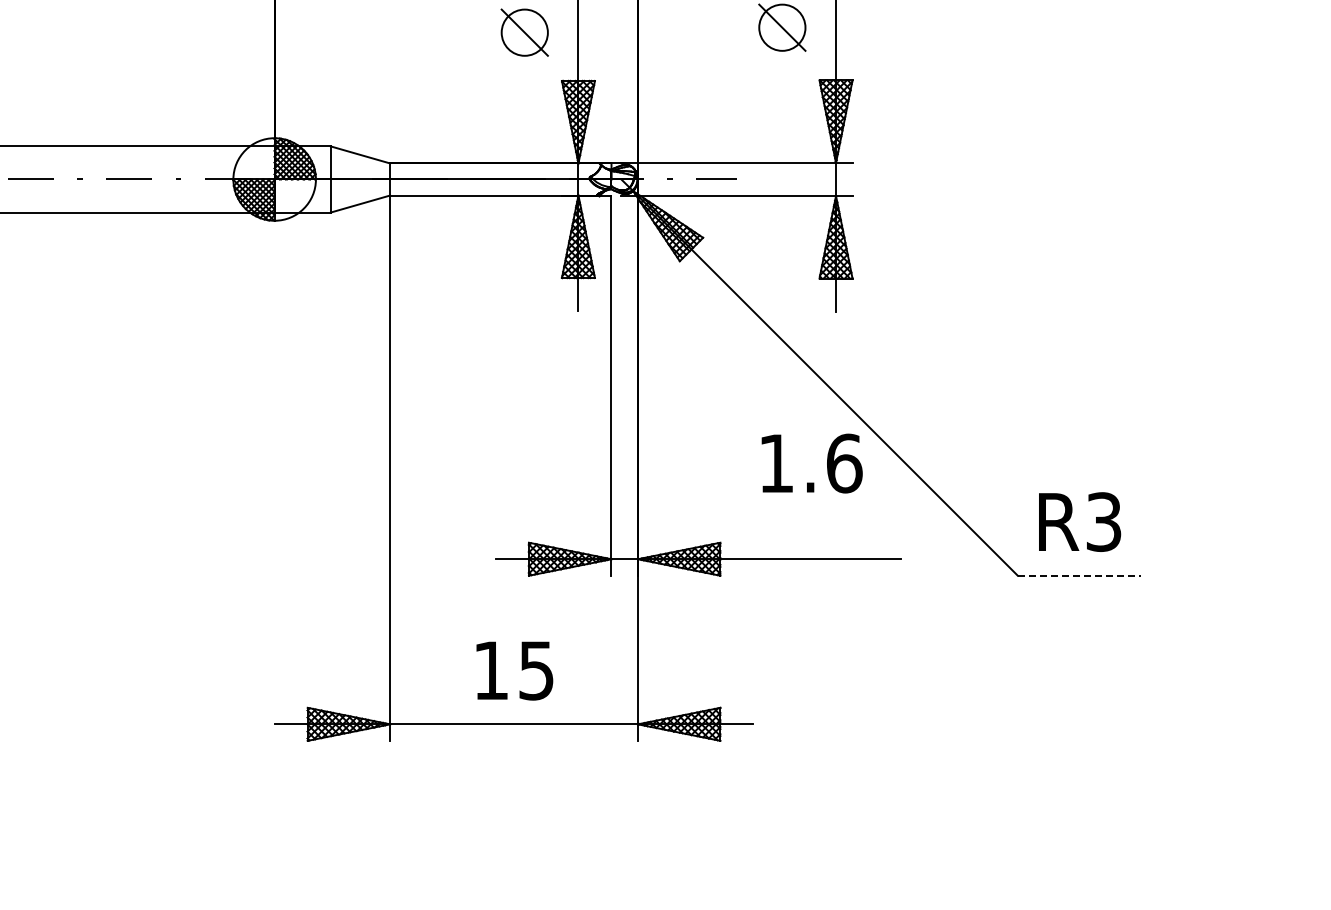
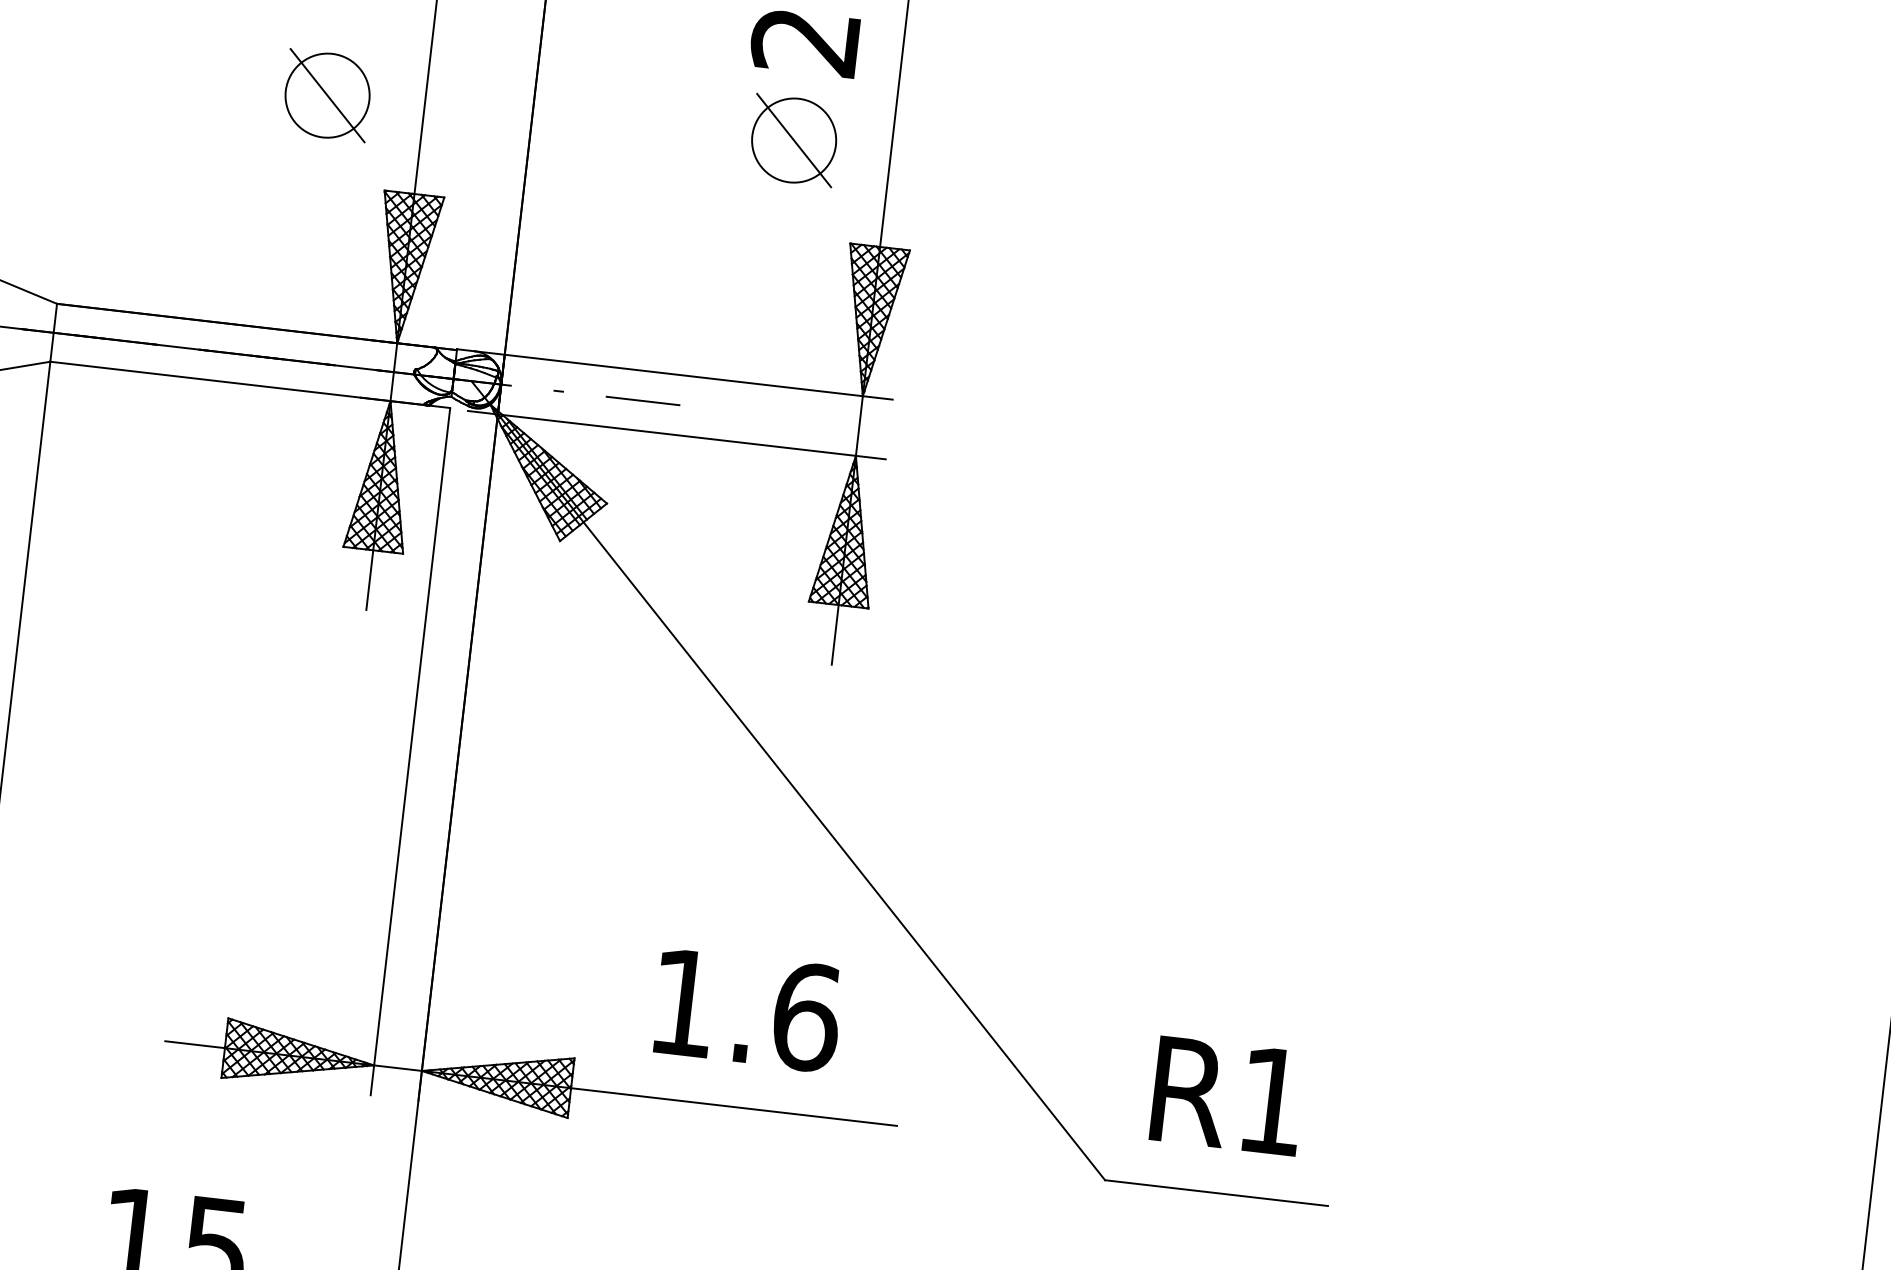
text: (811, 463) -> (746, 1010), moved
text: (1104, 521) -> (1273, 1100), R3 -> R1
line: (1079, 575) -> (1216, 1192), dashed -> solid

